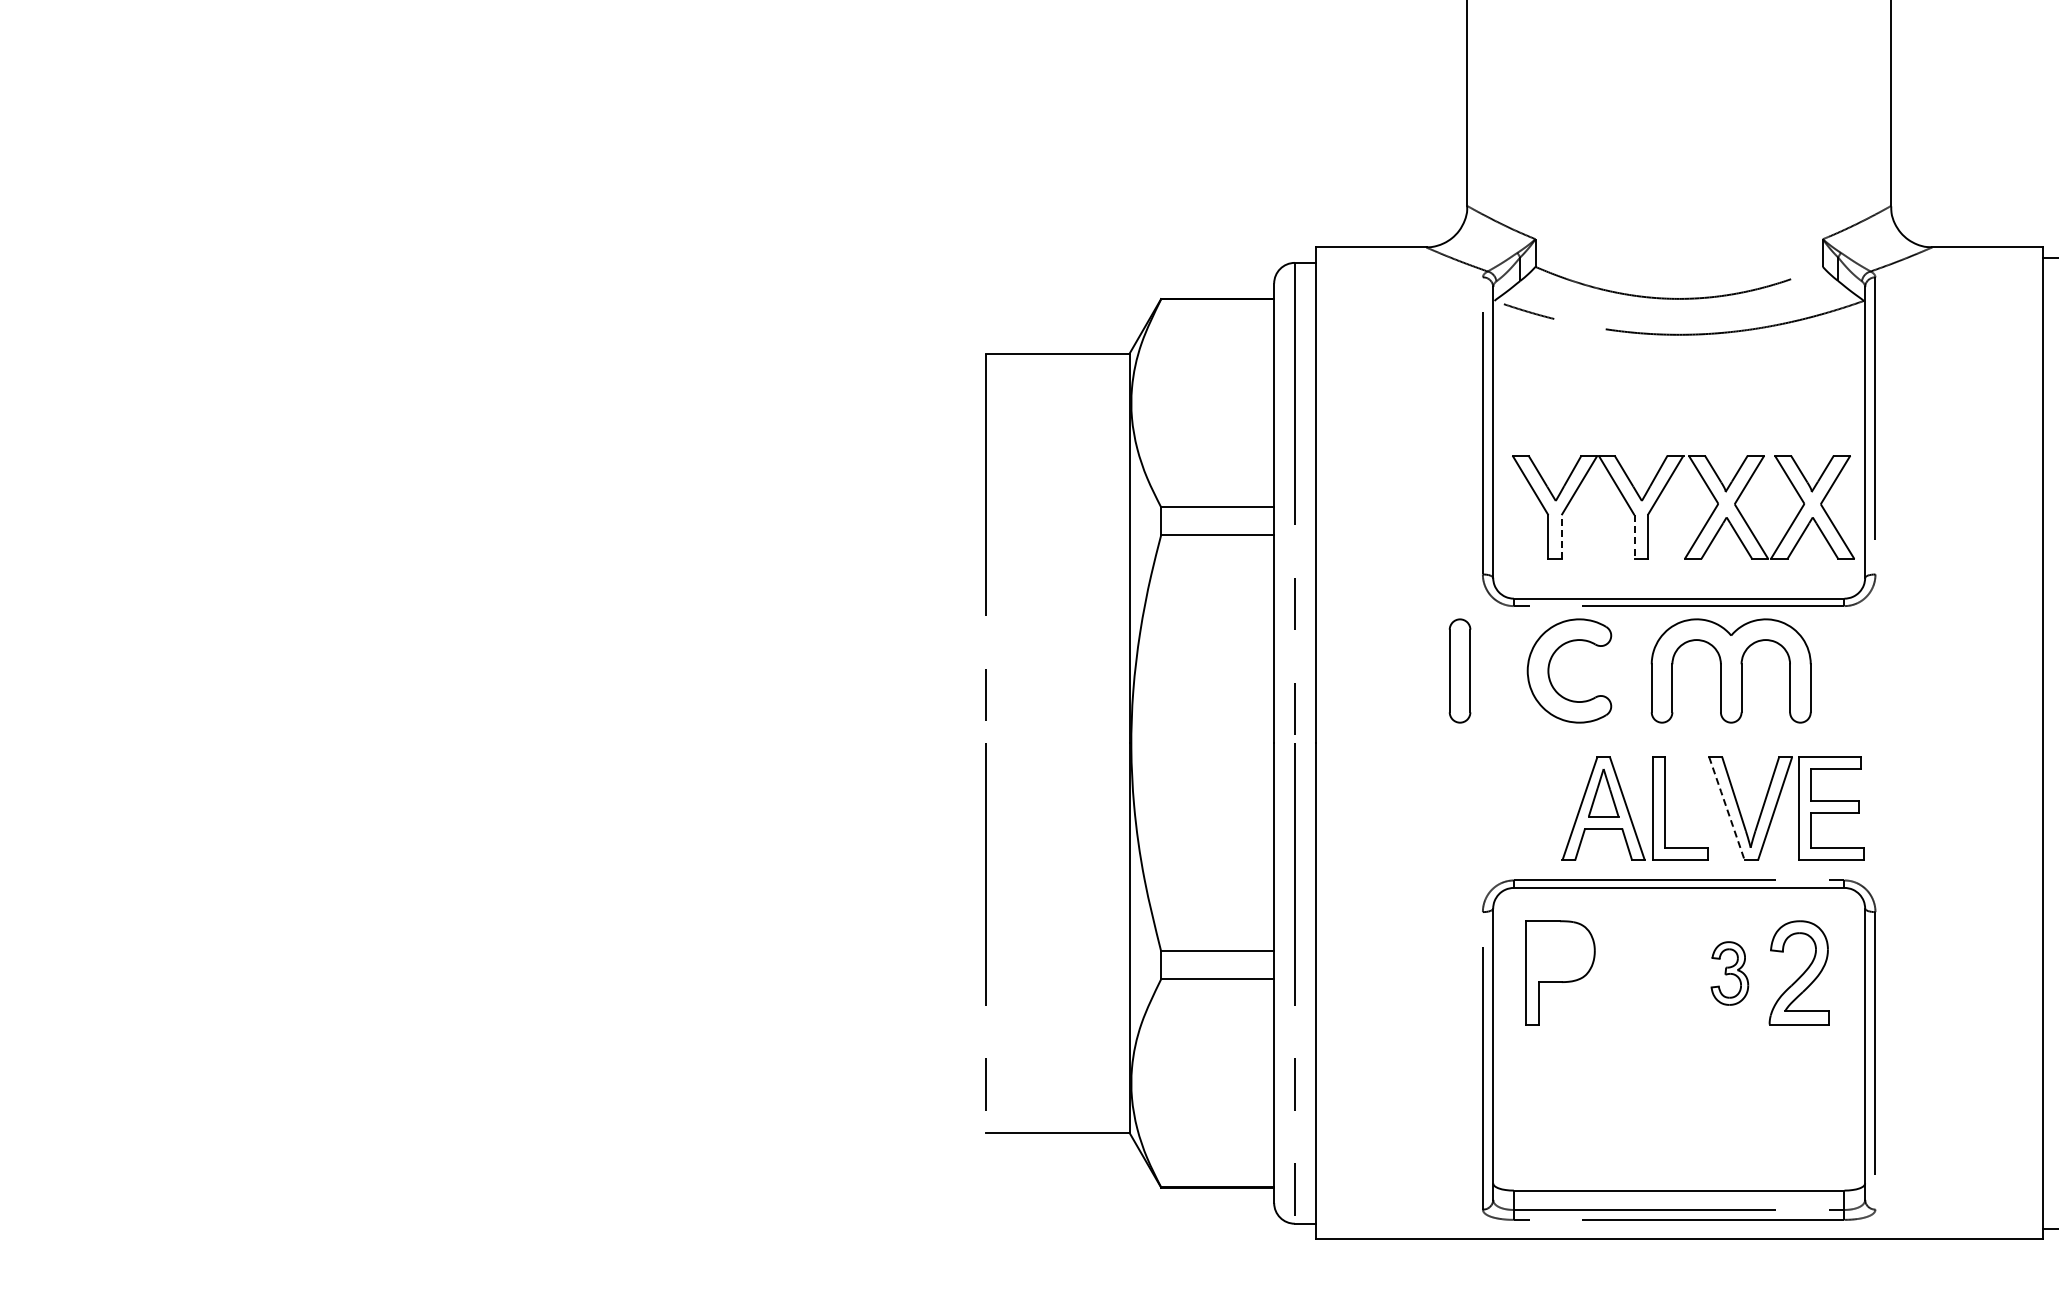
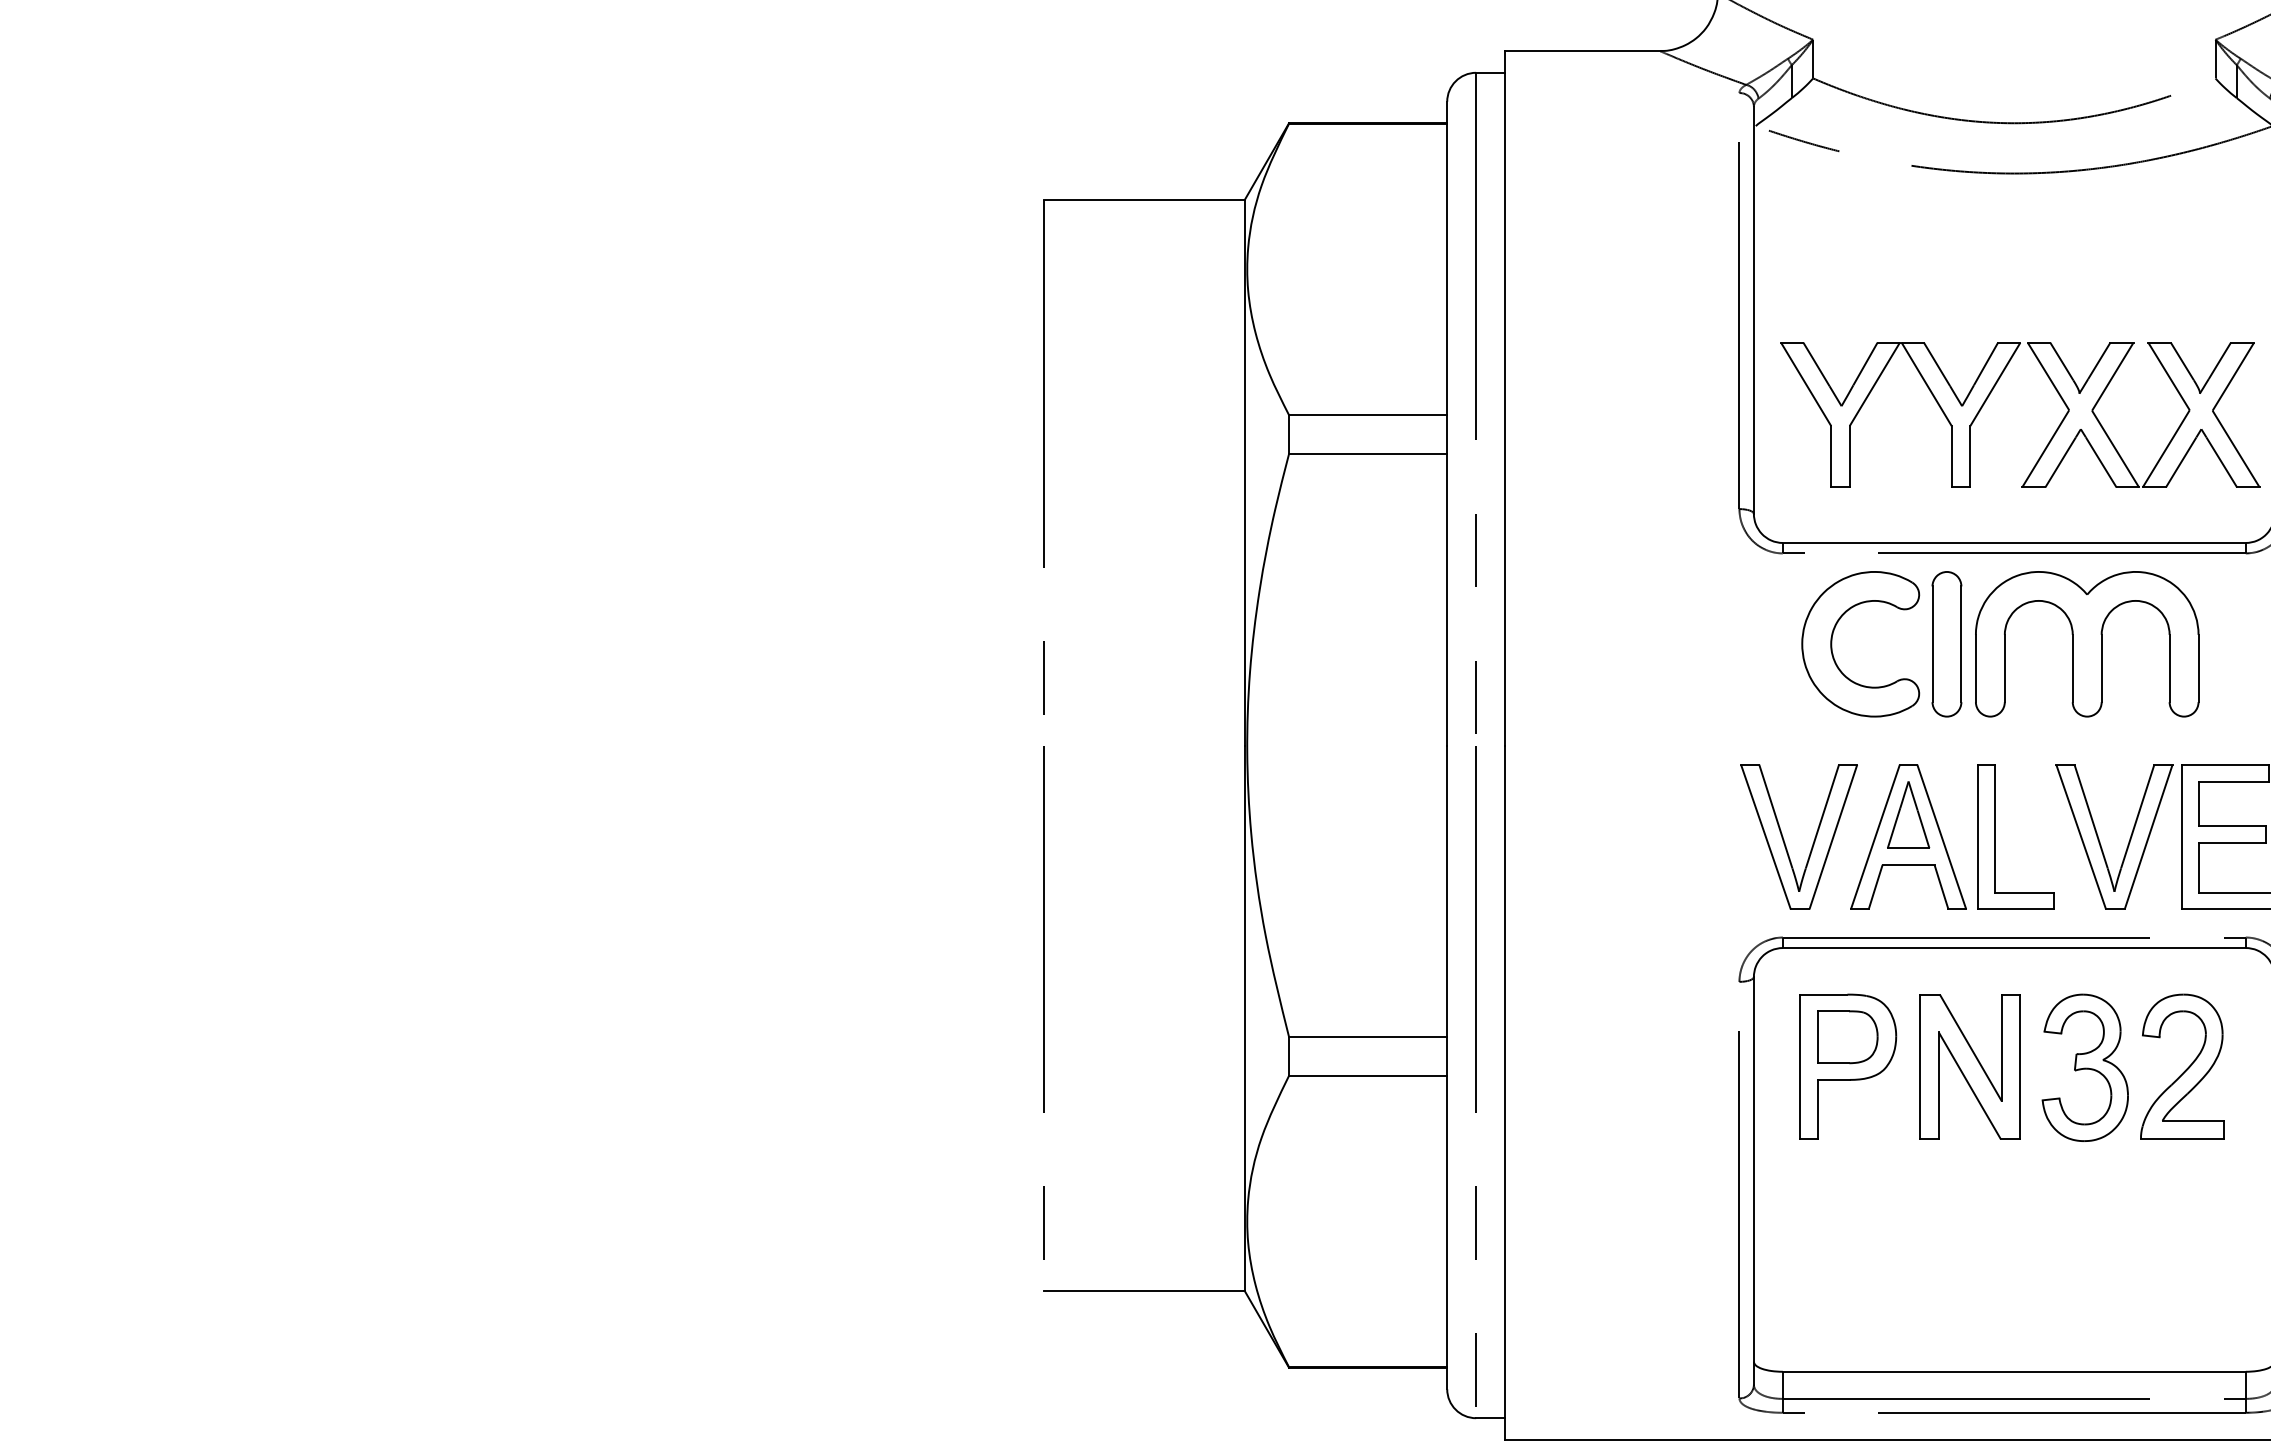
line: (1561, 537) -> (1849, 457), dashed -> solid
line: (1634, 537) -> (1951, 457), dashed -> solid
part: (1459, 670) -> (1946, 643), moved
line: (1727, 809) -> (2081, 838), dashed -> solid
part: (1515, 810) -> (1785, 839), added
part: (1560, 951) -> (1848, 1037), added
part: (1647, 972) -> (1969, 1066), added
part: (1729, 973) -> (2084, 1067), size x1.67

